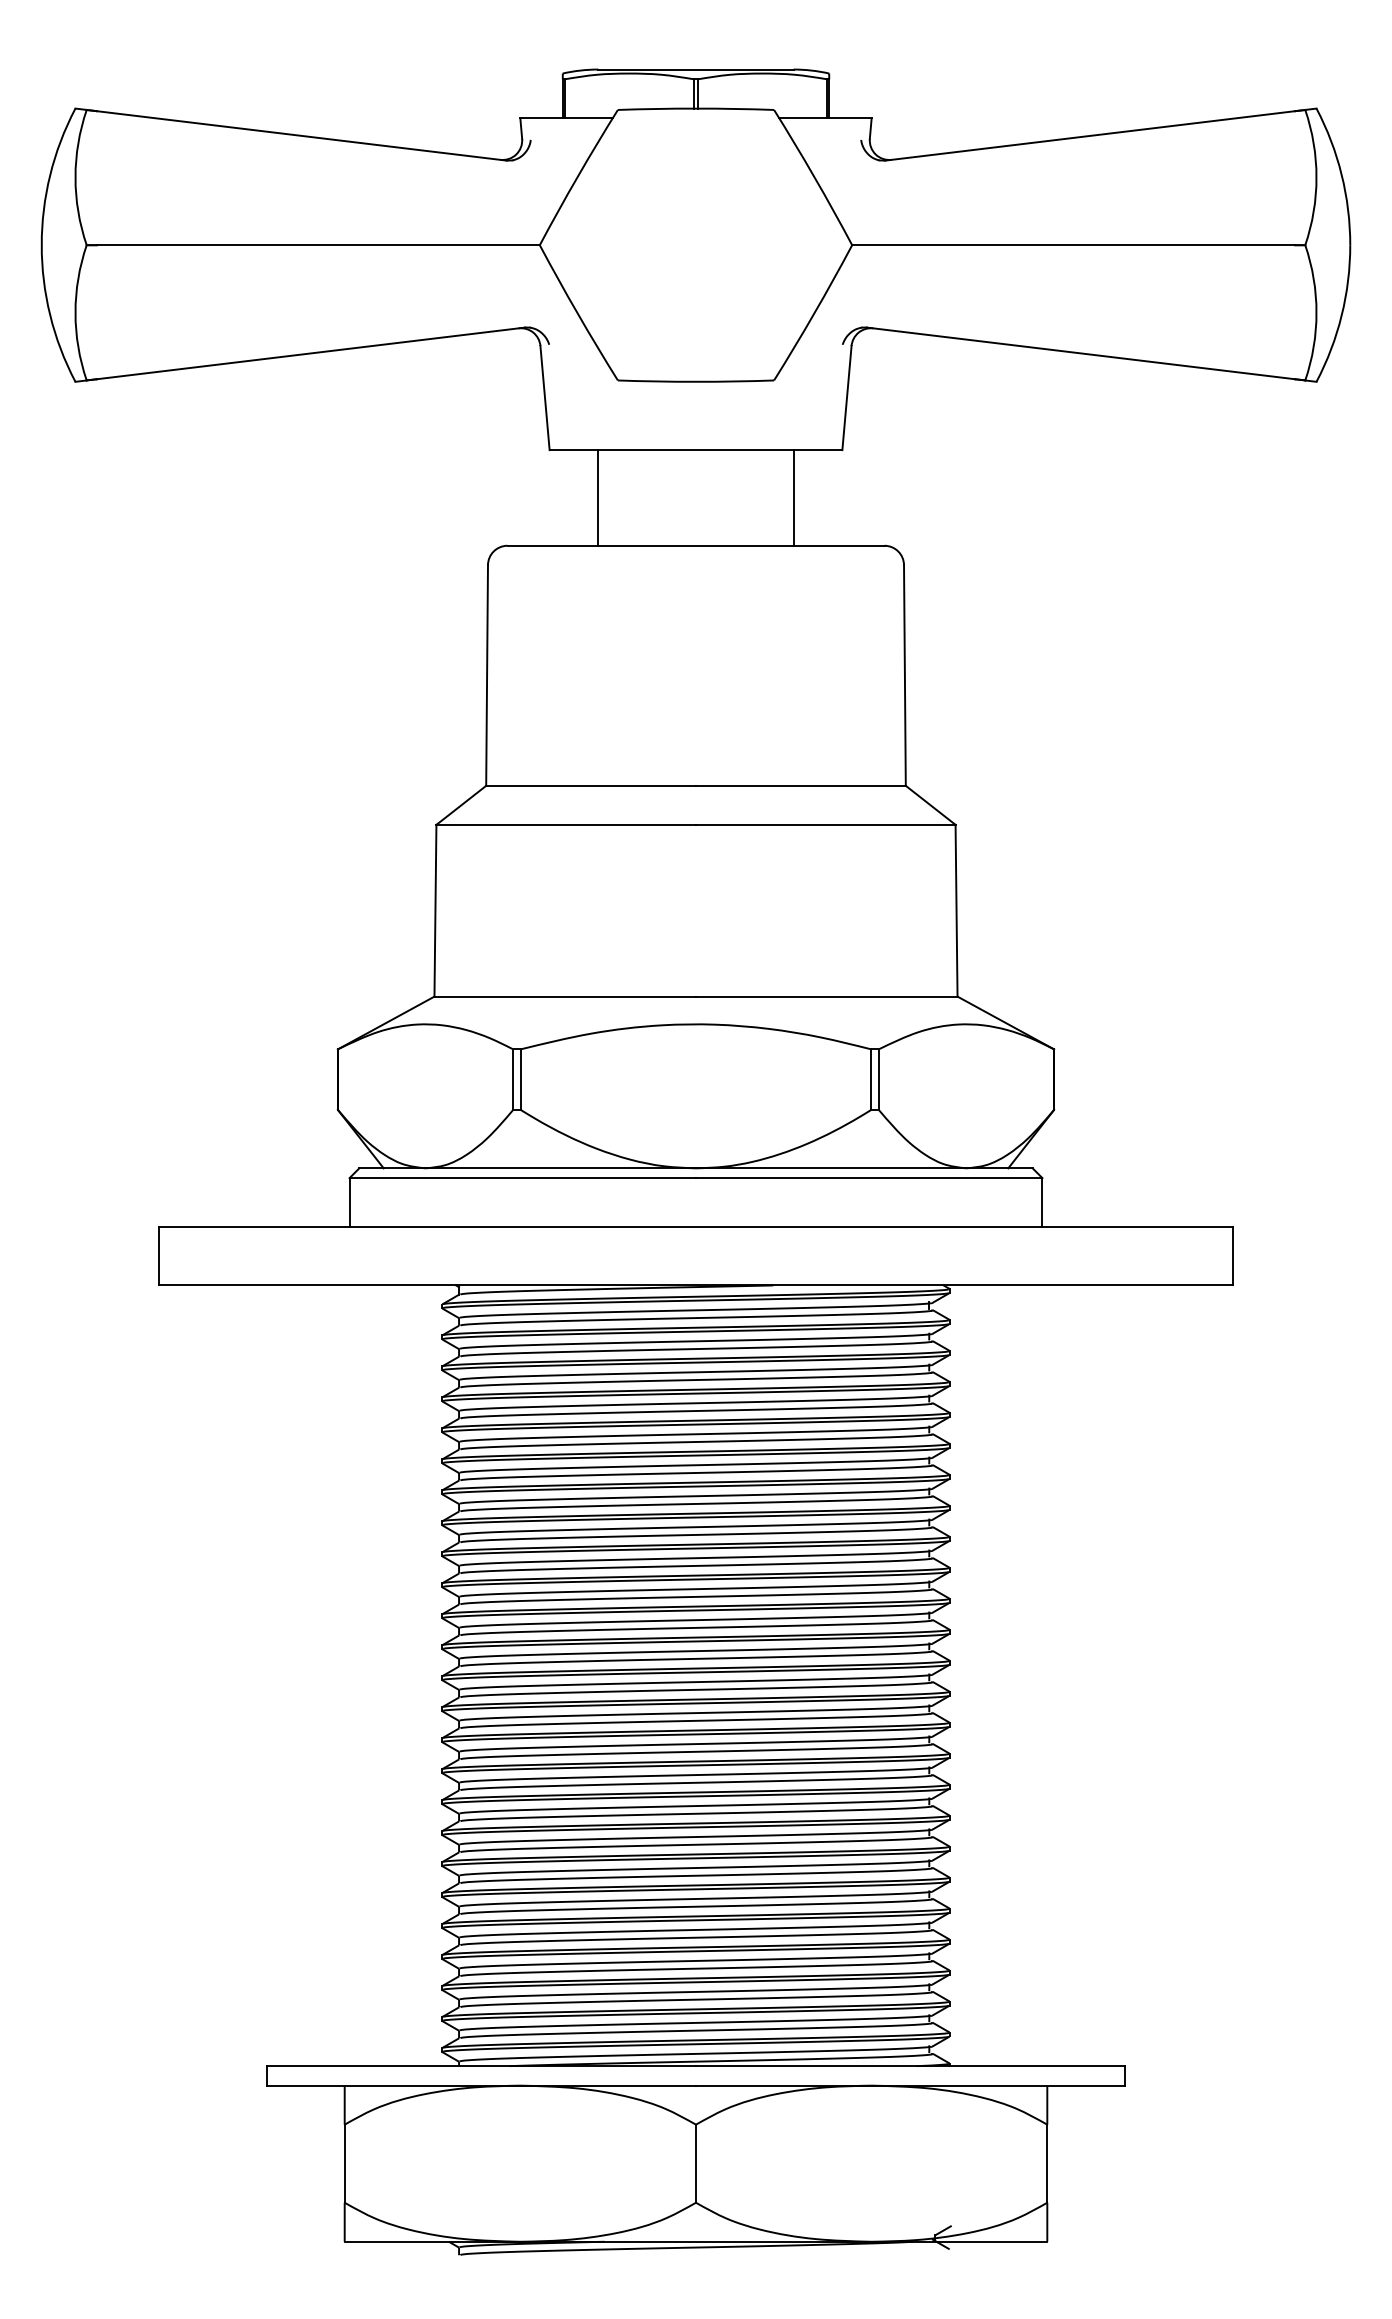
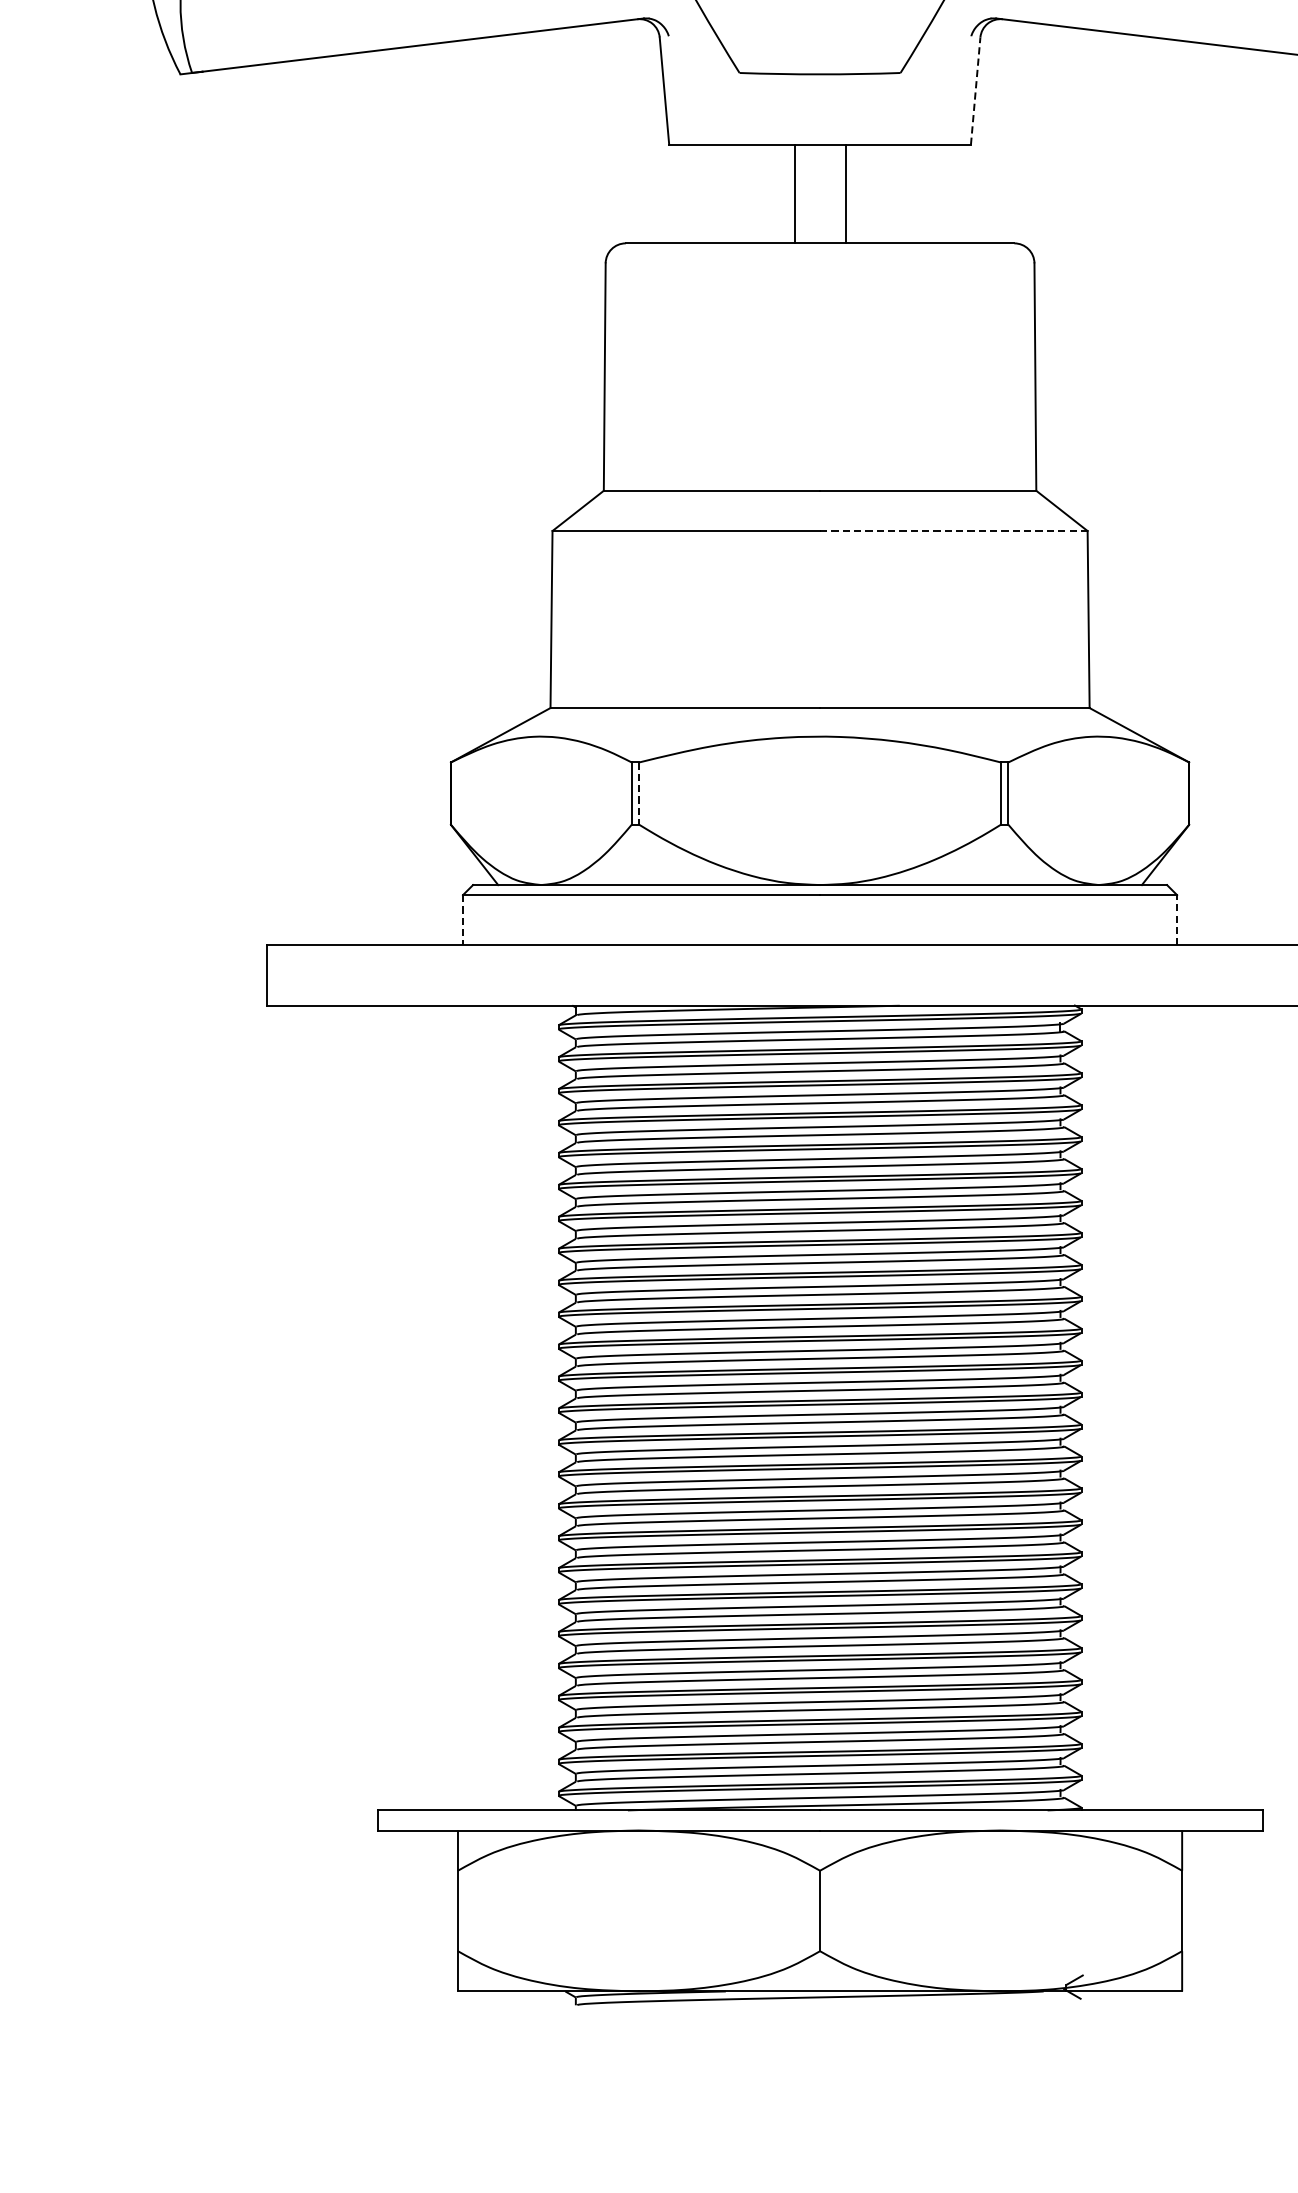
line: (847, 397) -> (976, 90), solid -> dashed
line: (598, 497) -> (794, 193), moved
line: (793, 497) -> (846, 193), moved
line: (825, 824) -> (953, 530), solid -> dashed
line: (520, 1080) -> (639, 794), solid -> dashed
line: (1042, 1202) -> (1177, 920), solid -> dashed
line: (349, 1203) -> (462, 921), solid -> dashed

